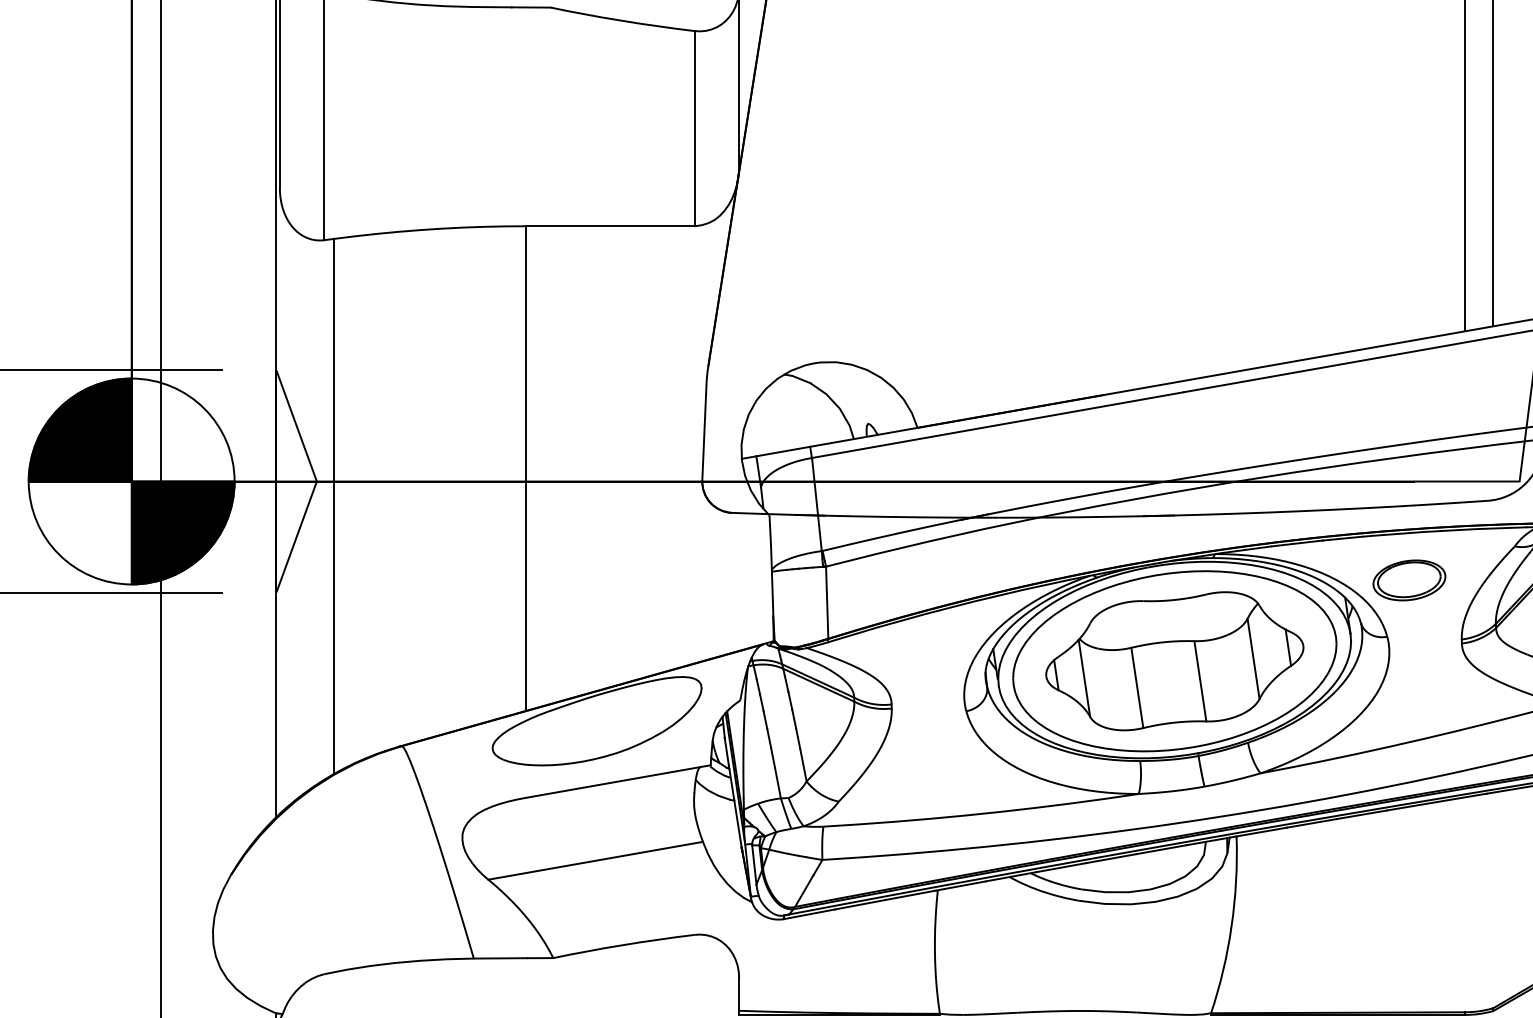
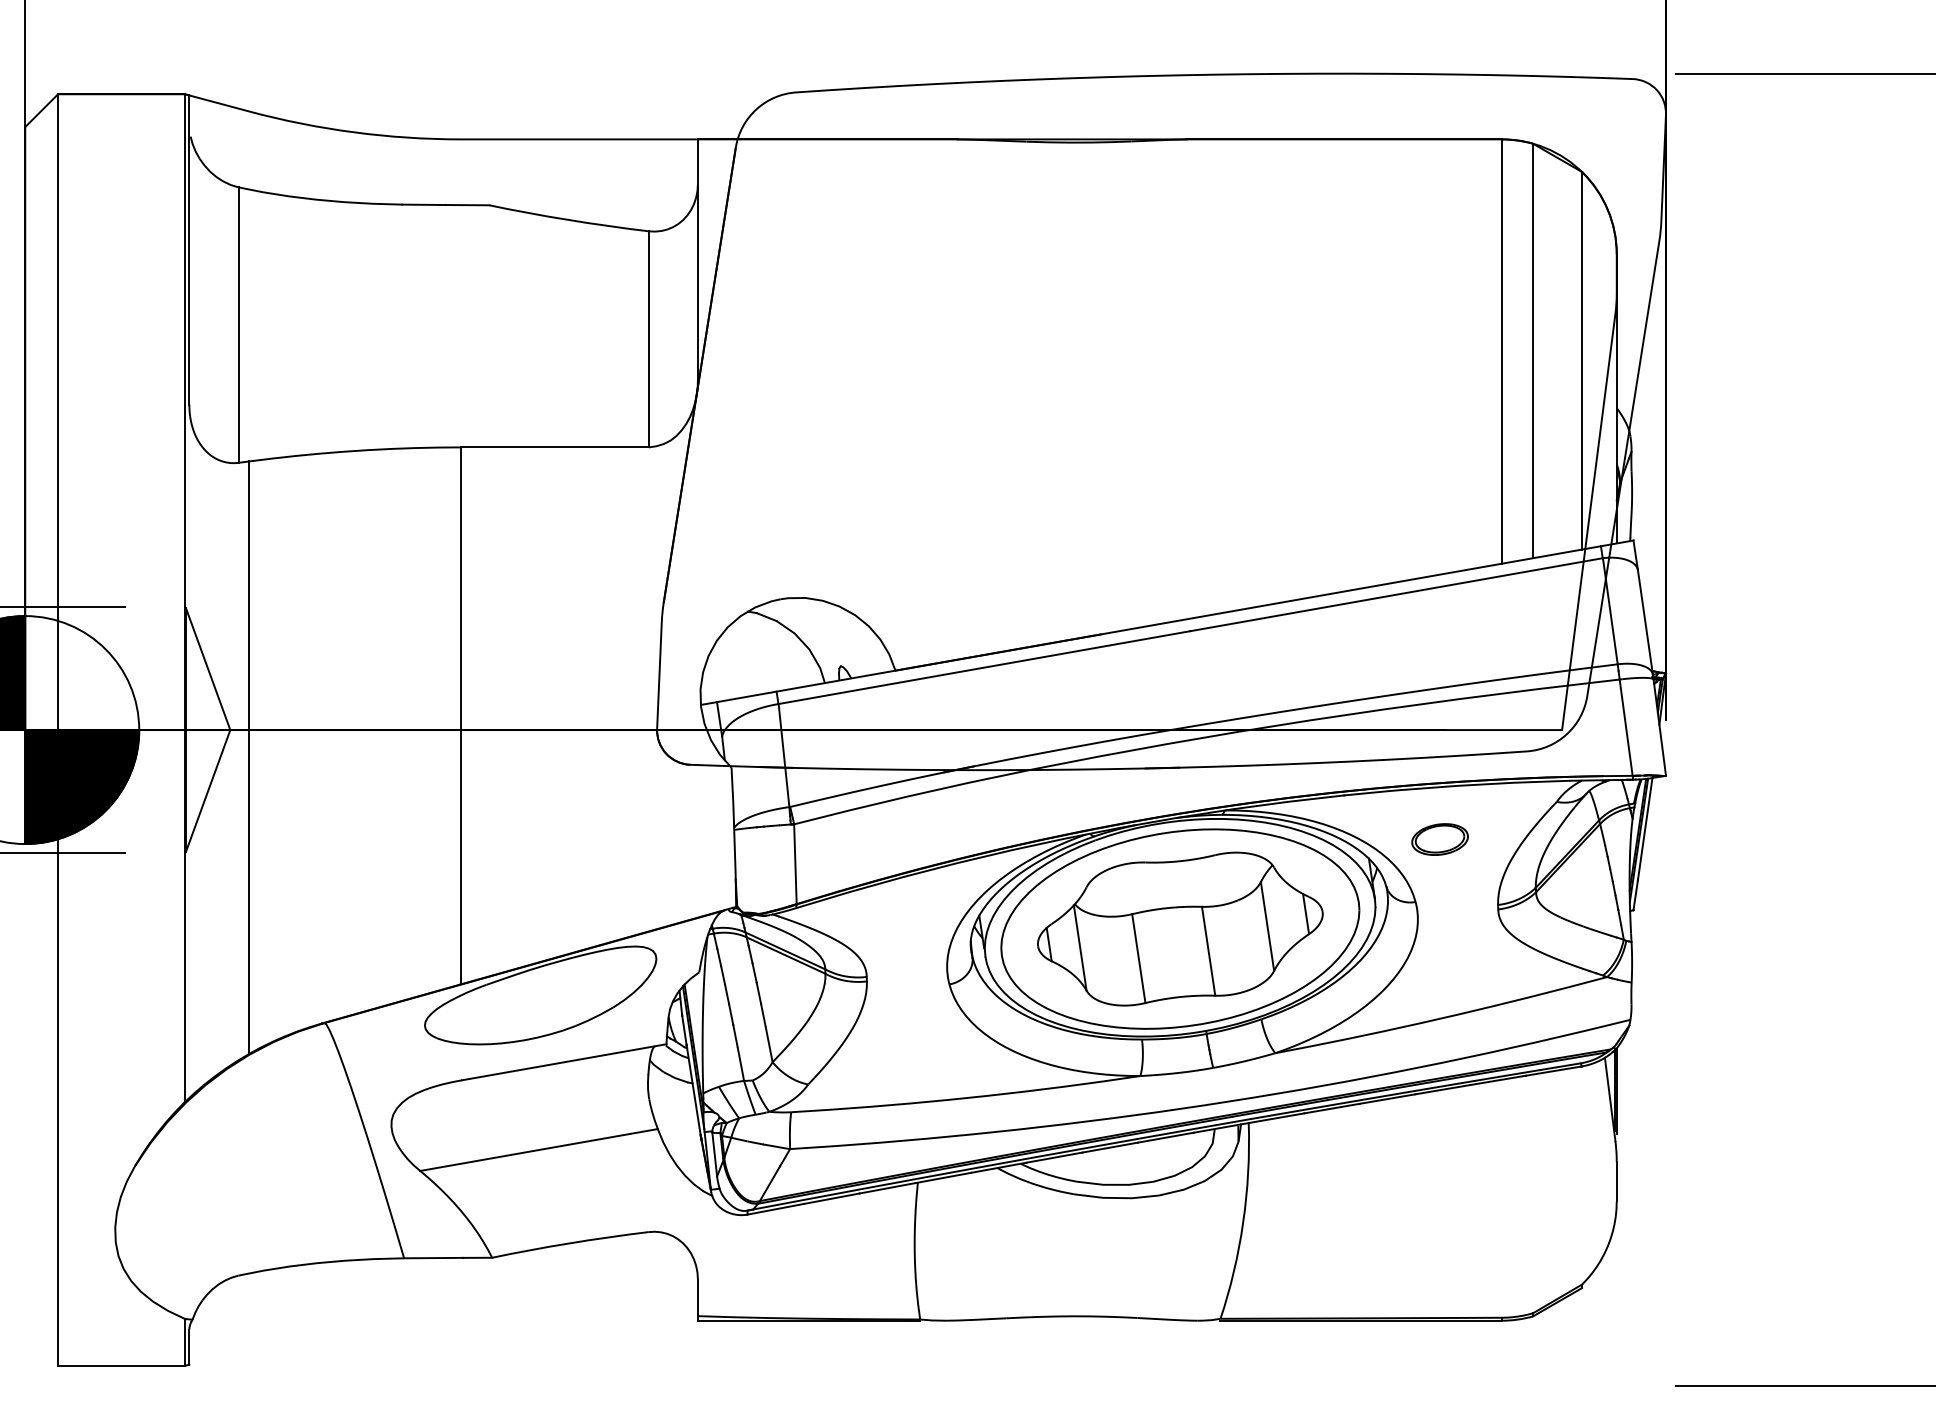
part: (1408, 580) -> (1439, 839), size x0.7

